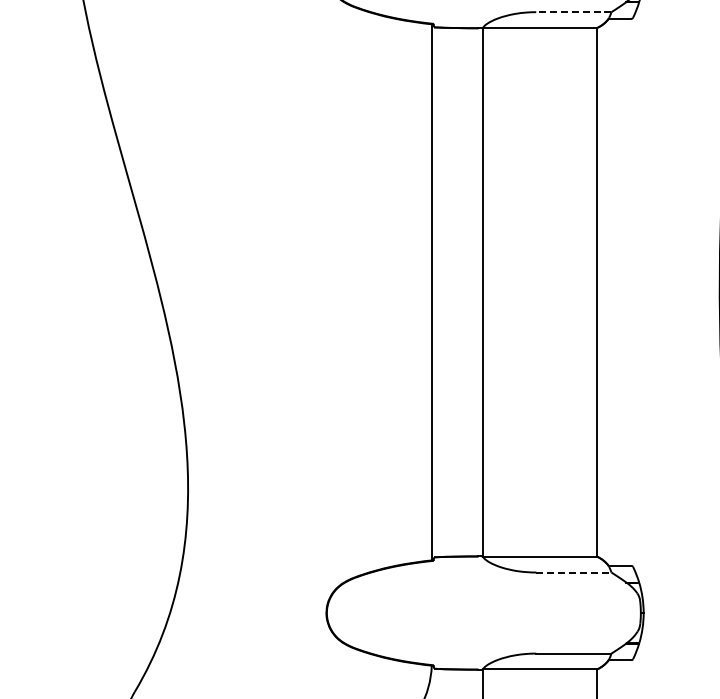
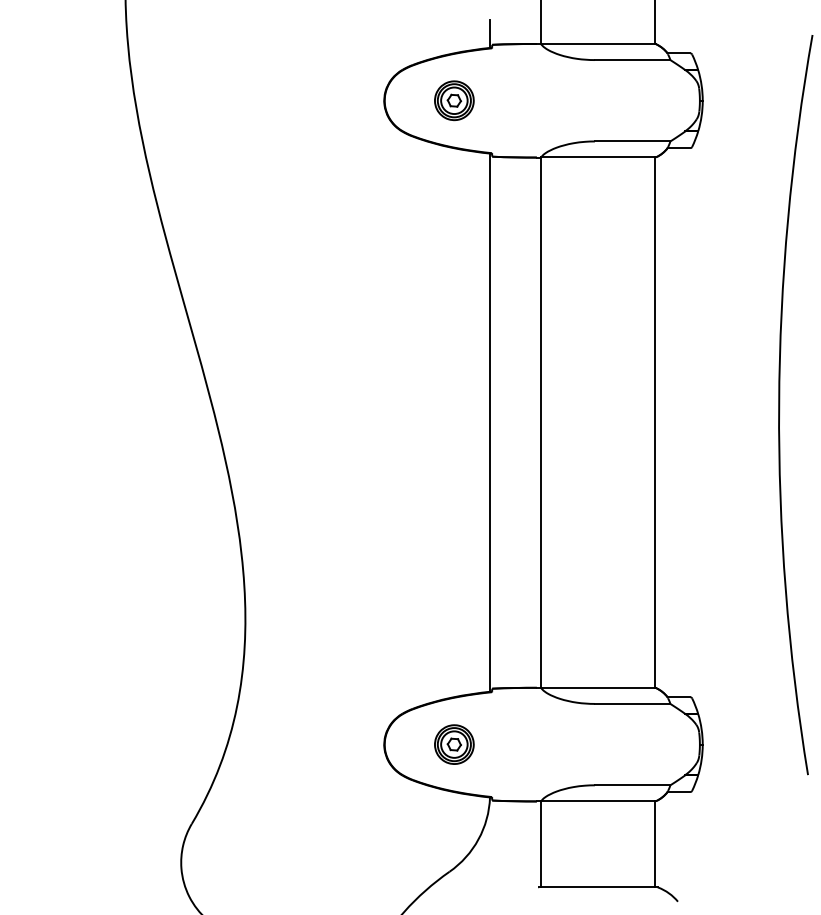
line: (573, 12) -> (632, 141), dashed -> solid
line: (573, 572) -> (632, 703), dashed -> solid
part: (396, 612) -> (454, 744), added

